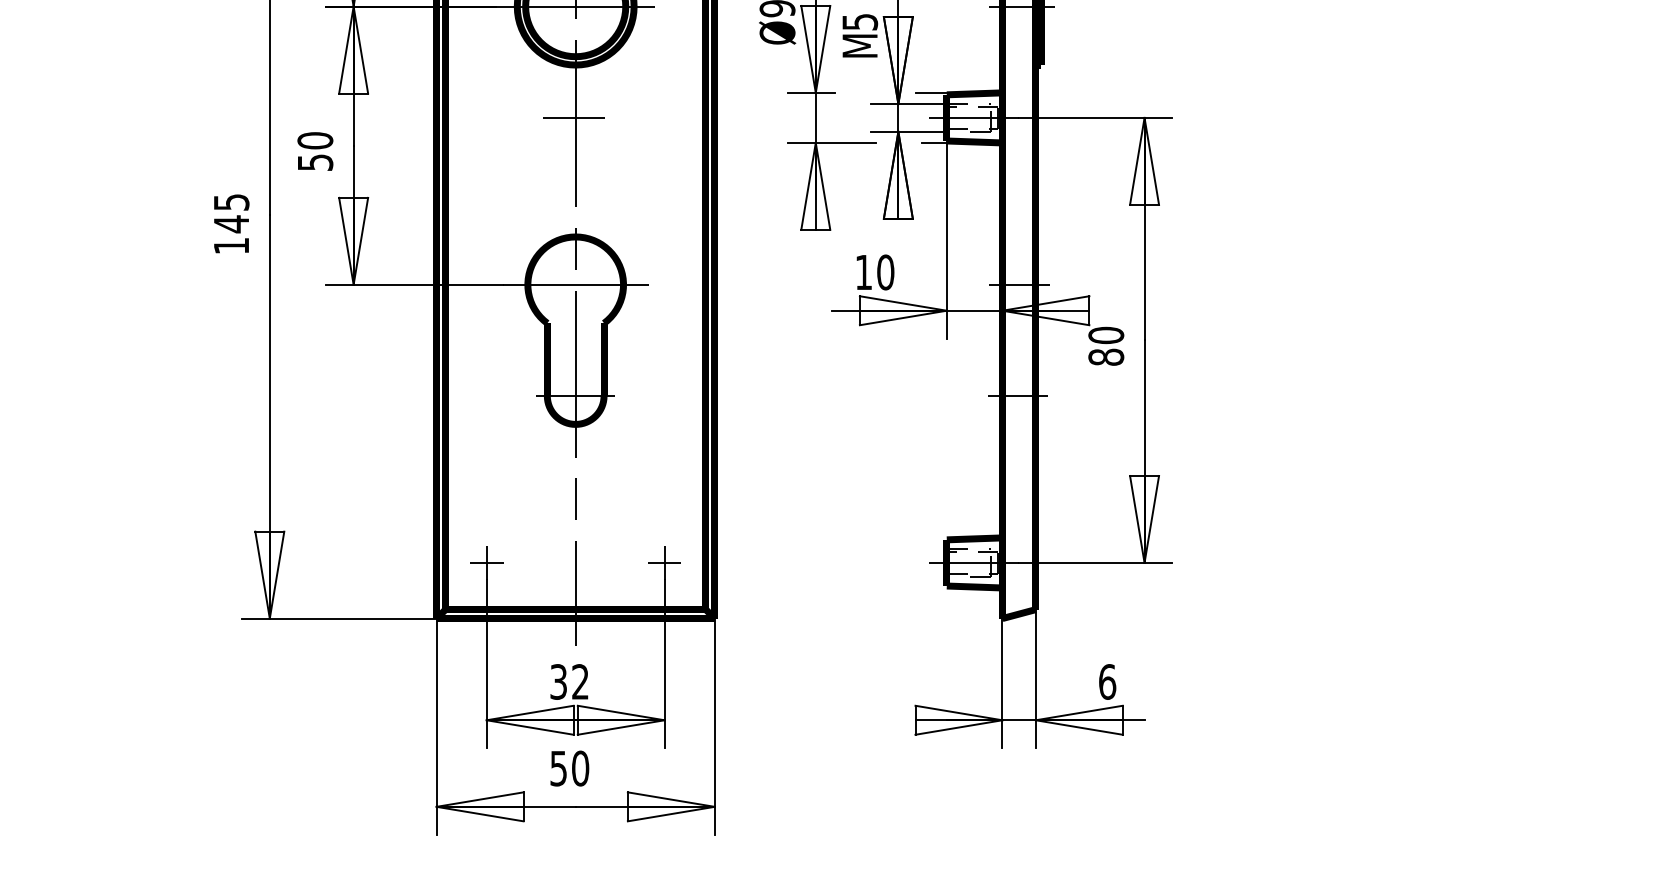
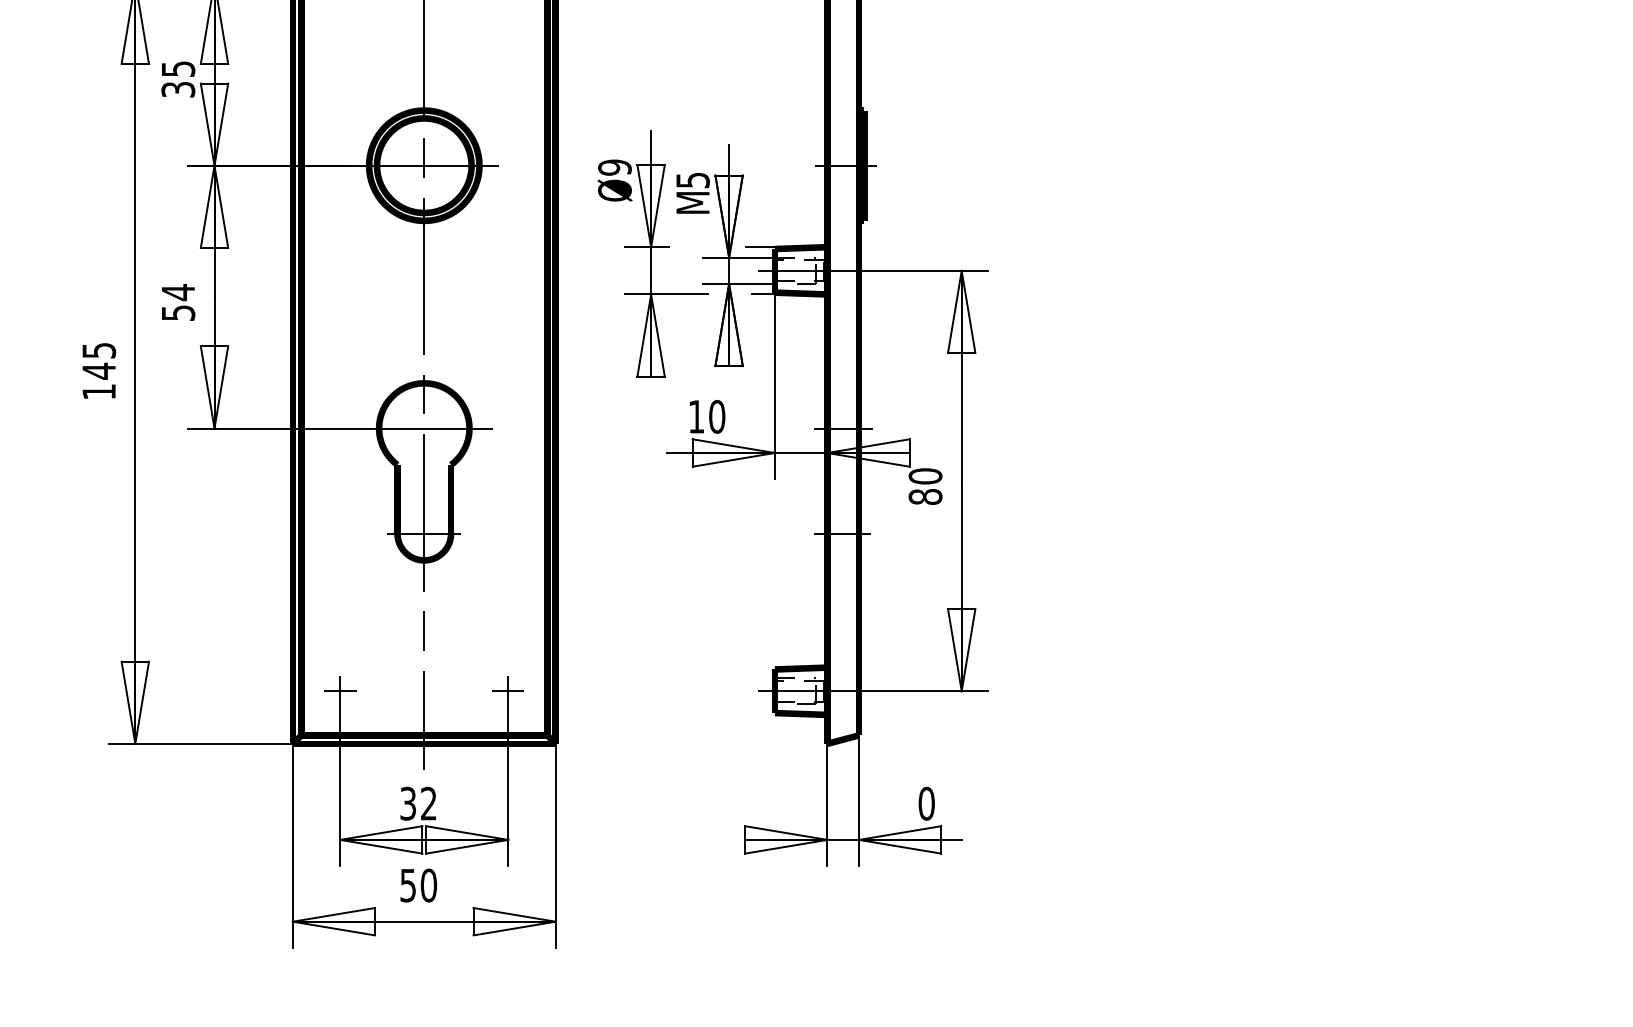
line: (573, 117) -> (422, 270), removed
text: (315, 140) -> (178, 292), 50 -> 54
text: (1107, 681) -> (926, 803), 6 -> 0

